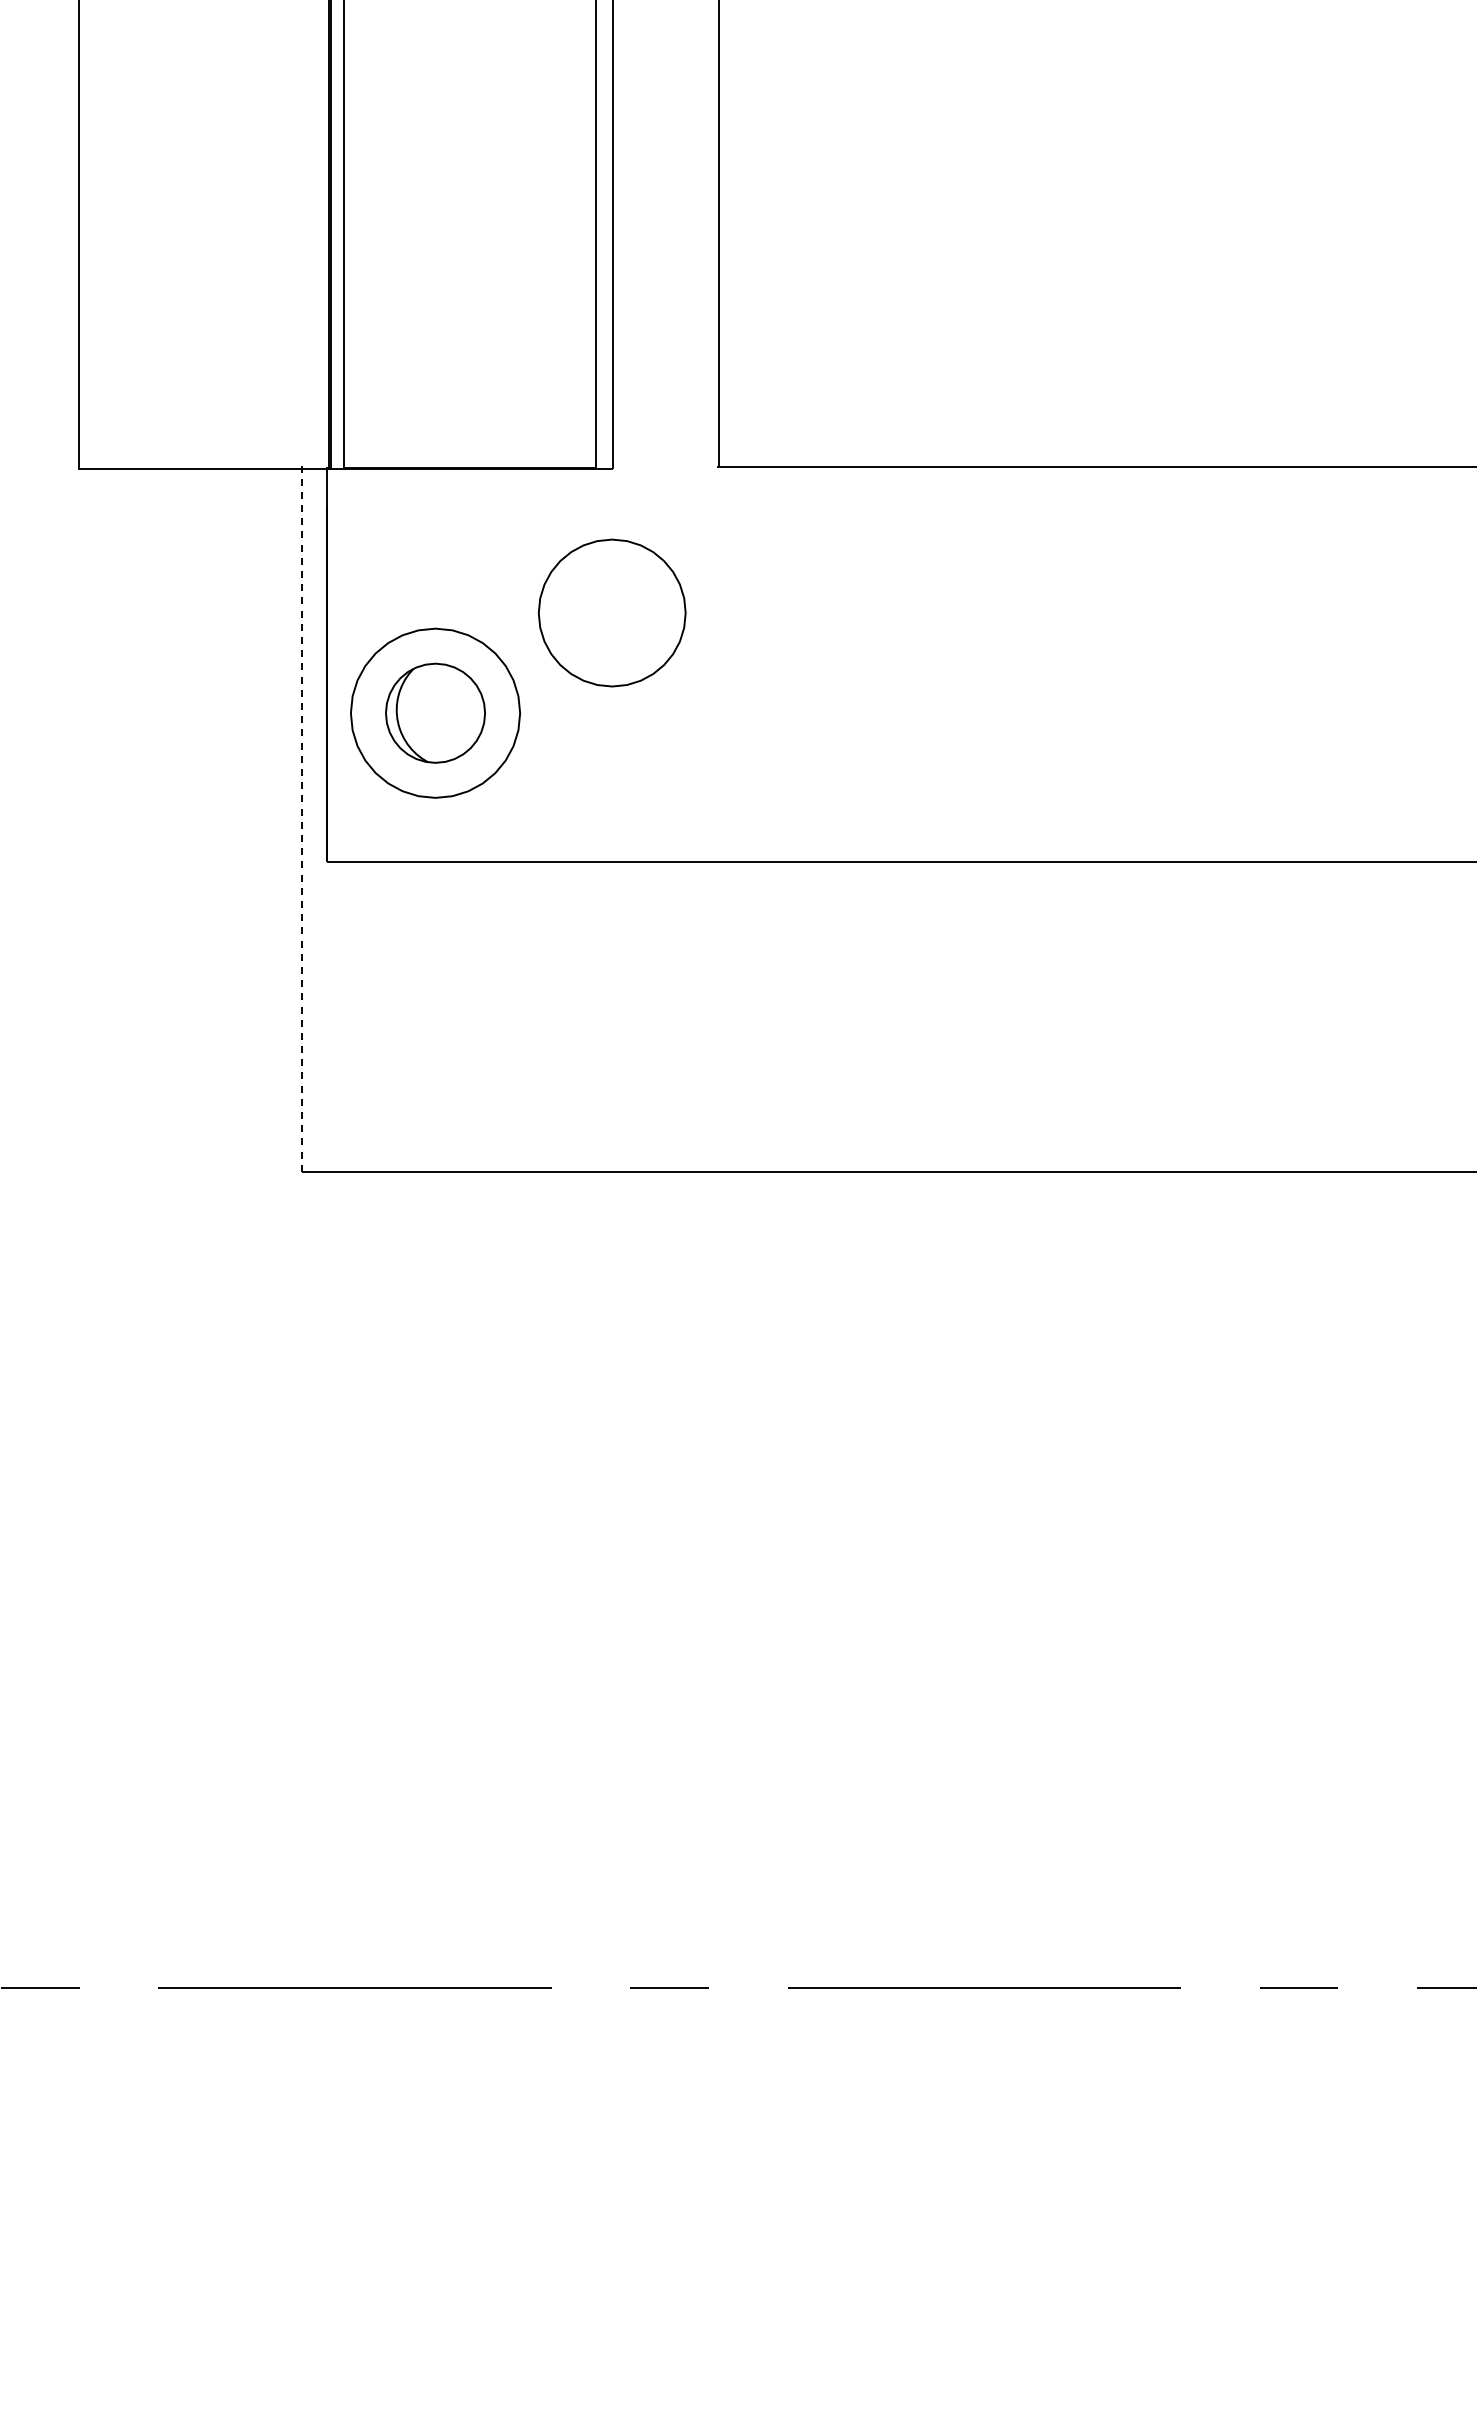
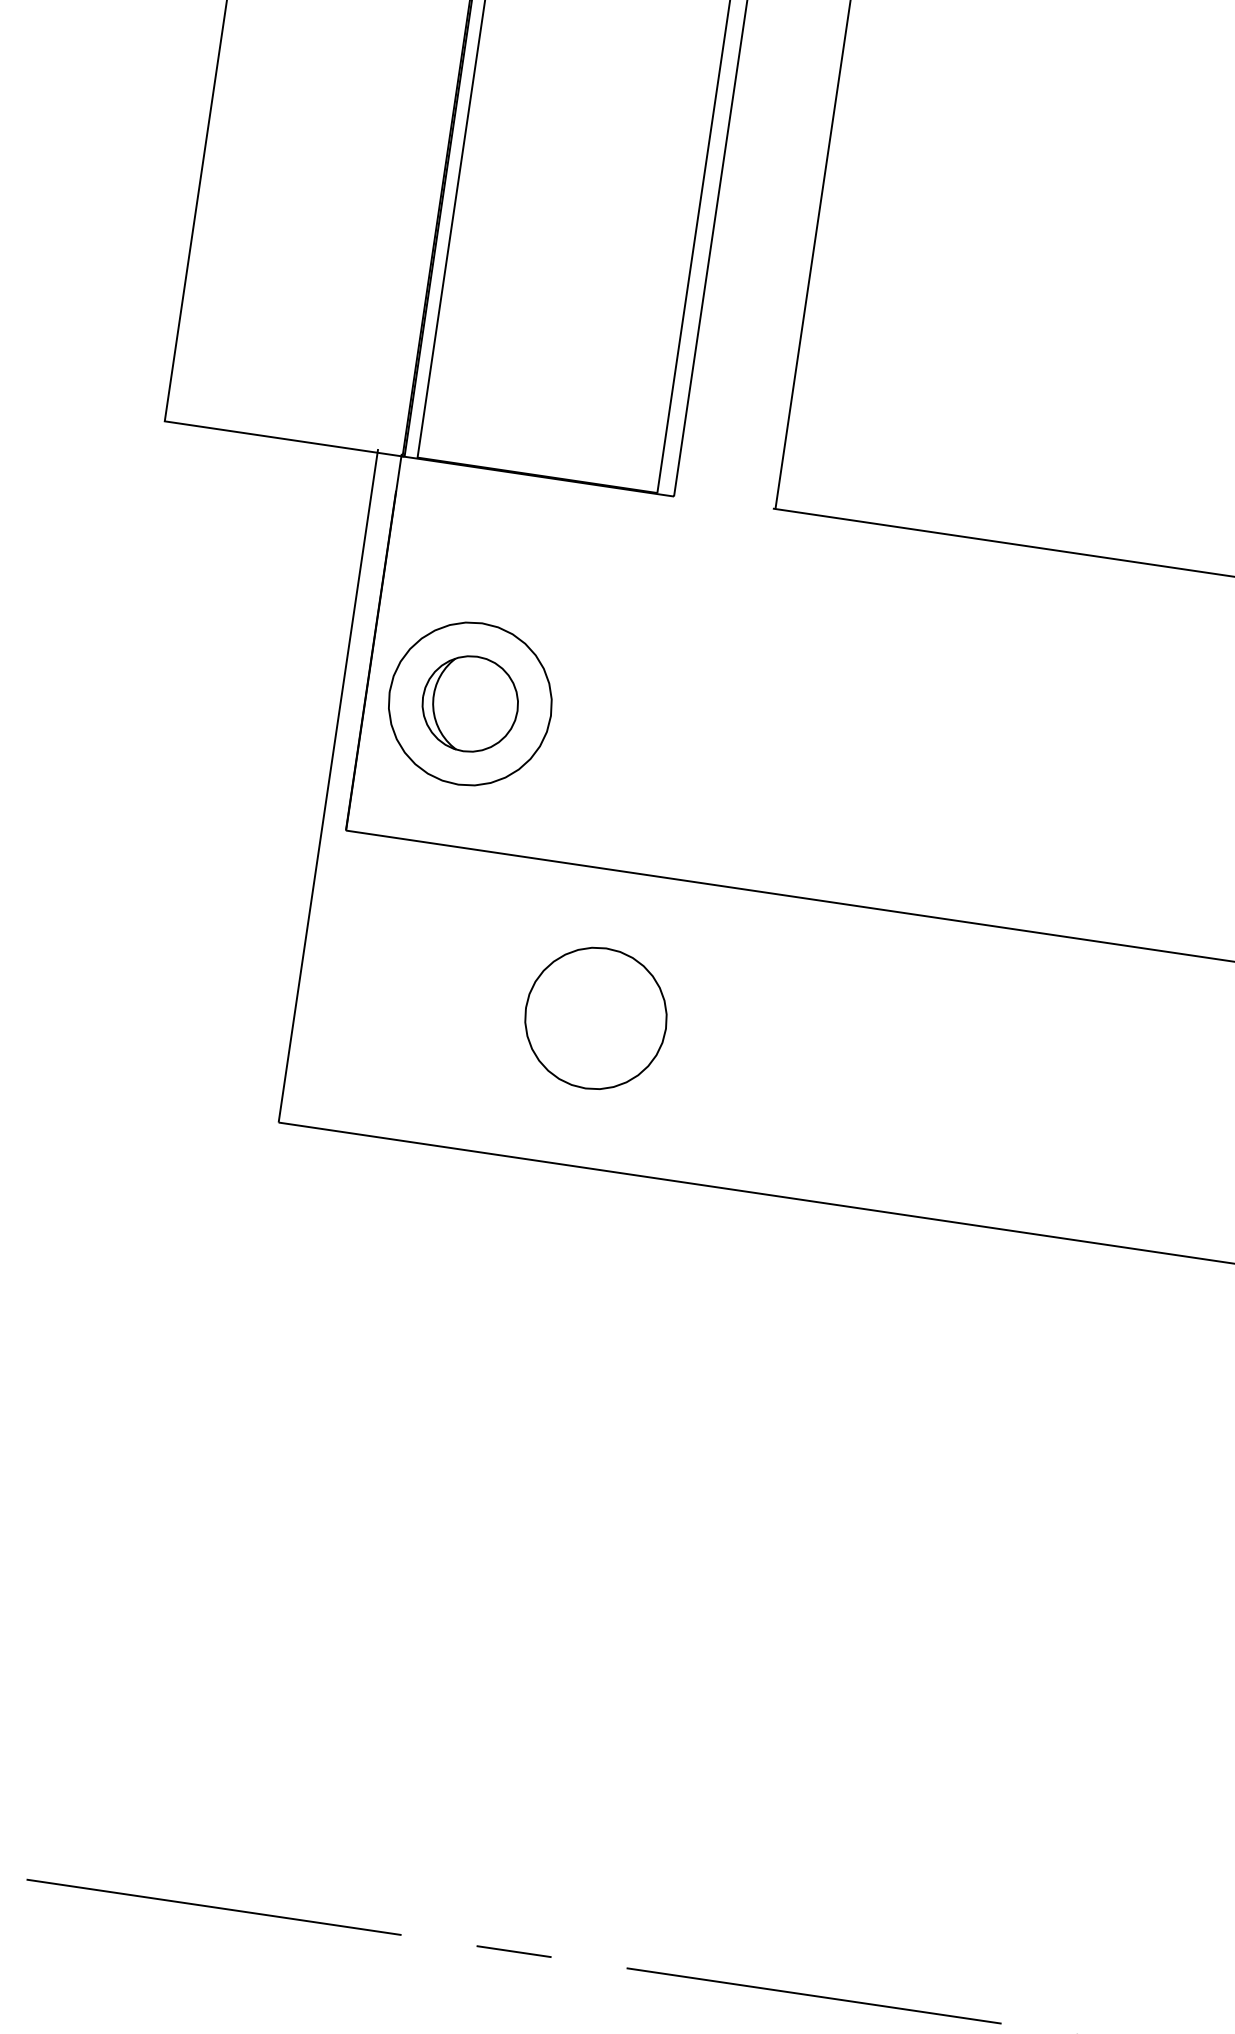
part: (611, 612) -> (595, 1017), moved
line: (302, 819) -> (328, 786), dashed -> solid

